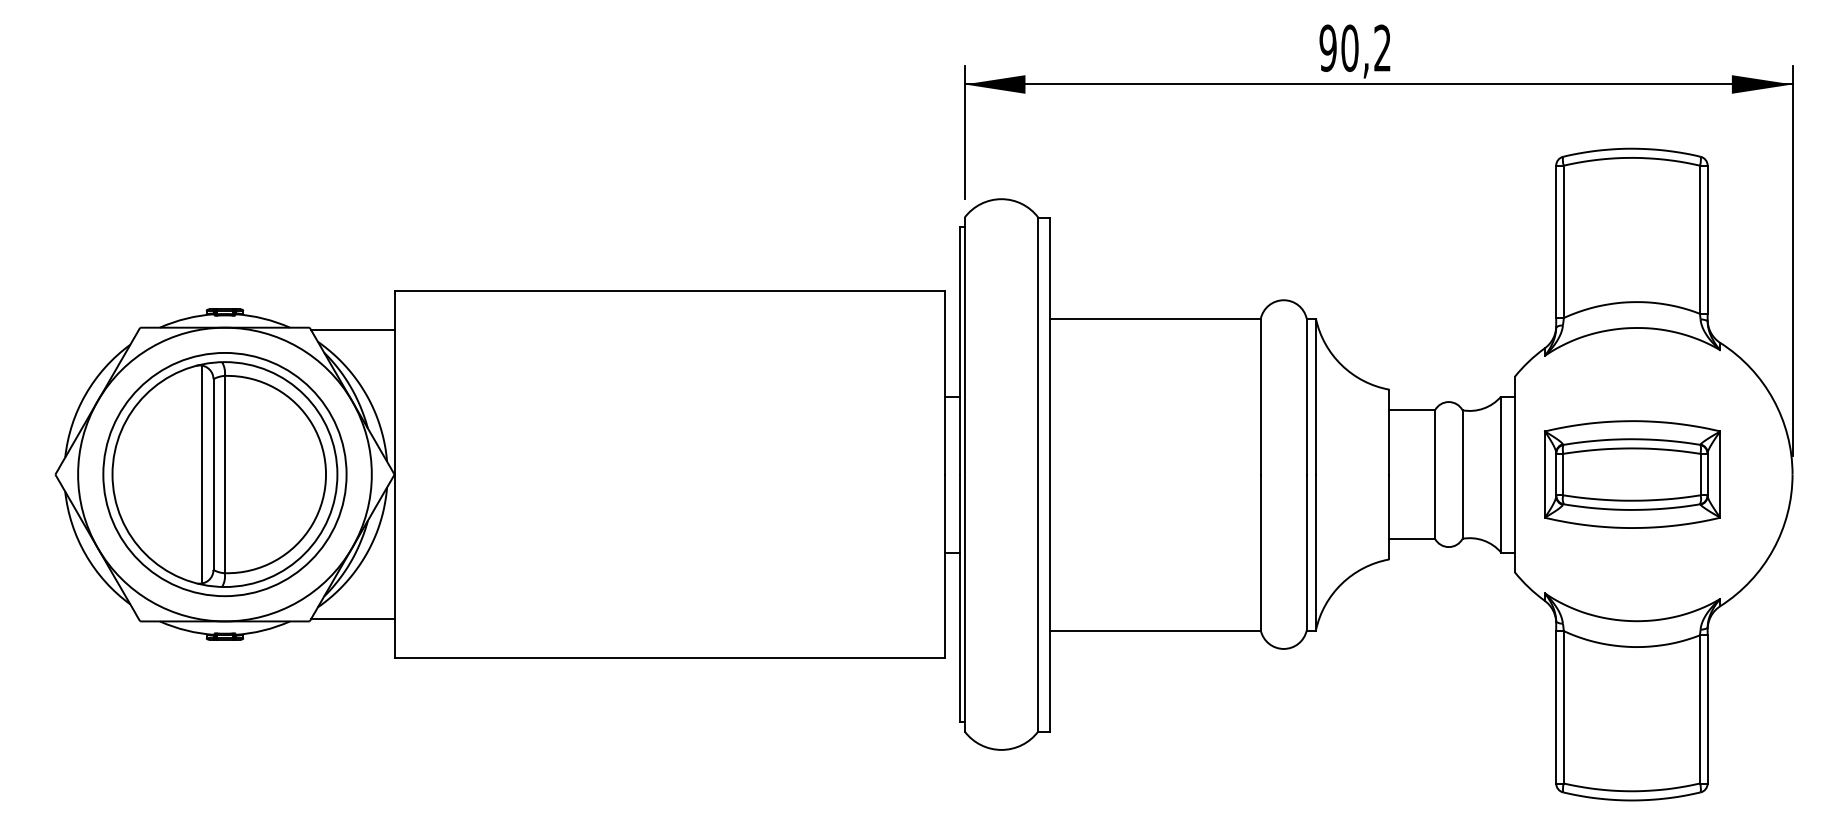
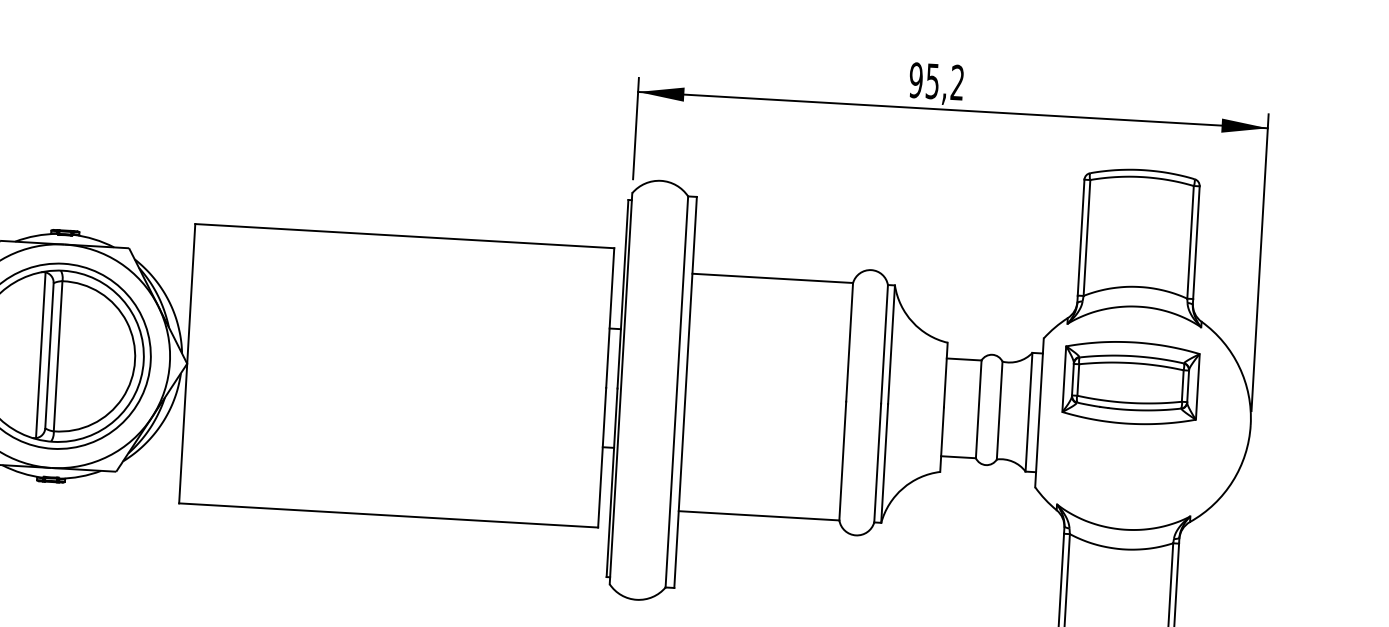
text: (1349, 48) -> (932, 81), 90,2 -> 95,2
line: (352, 329) -> (161, 251), removed
part: (1632, 474) -> (1130, 382), moved
line: (352, 619) -> (148, 472), removed

